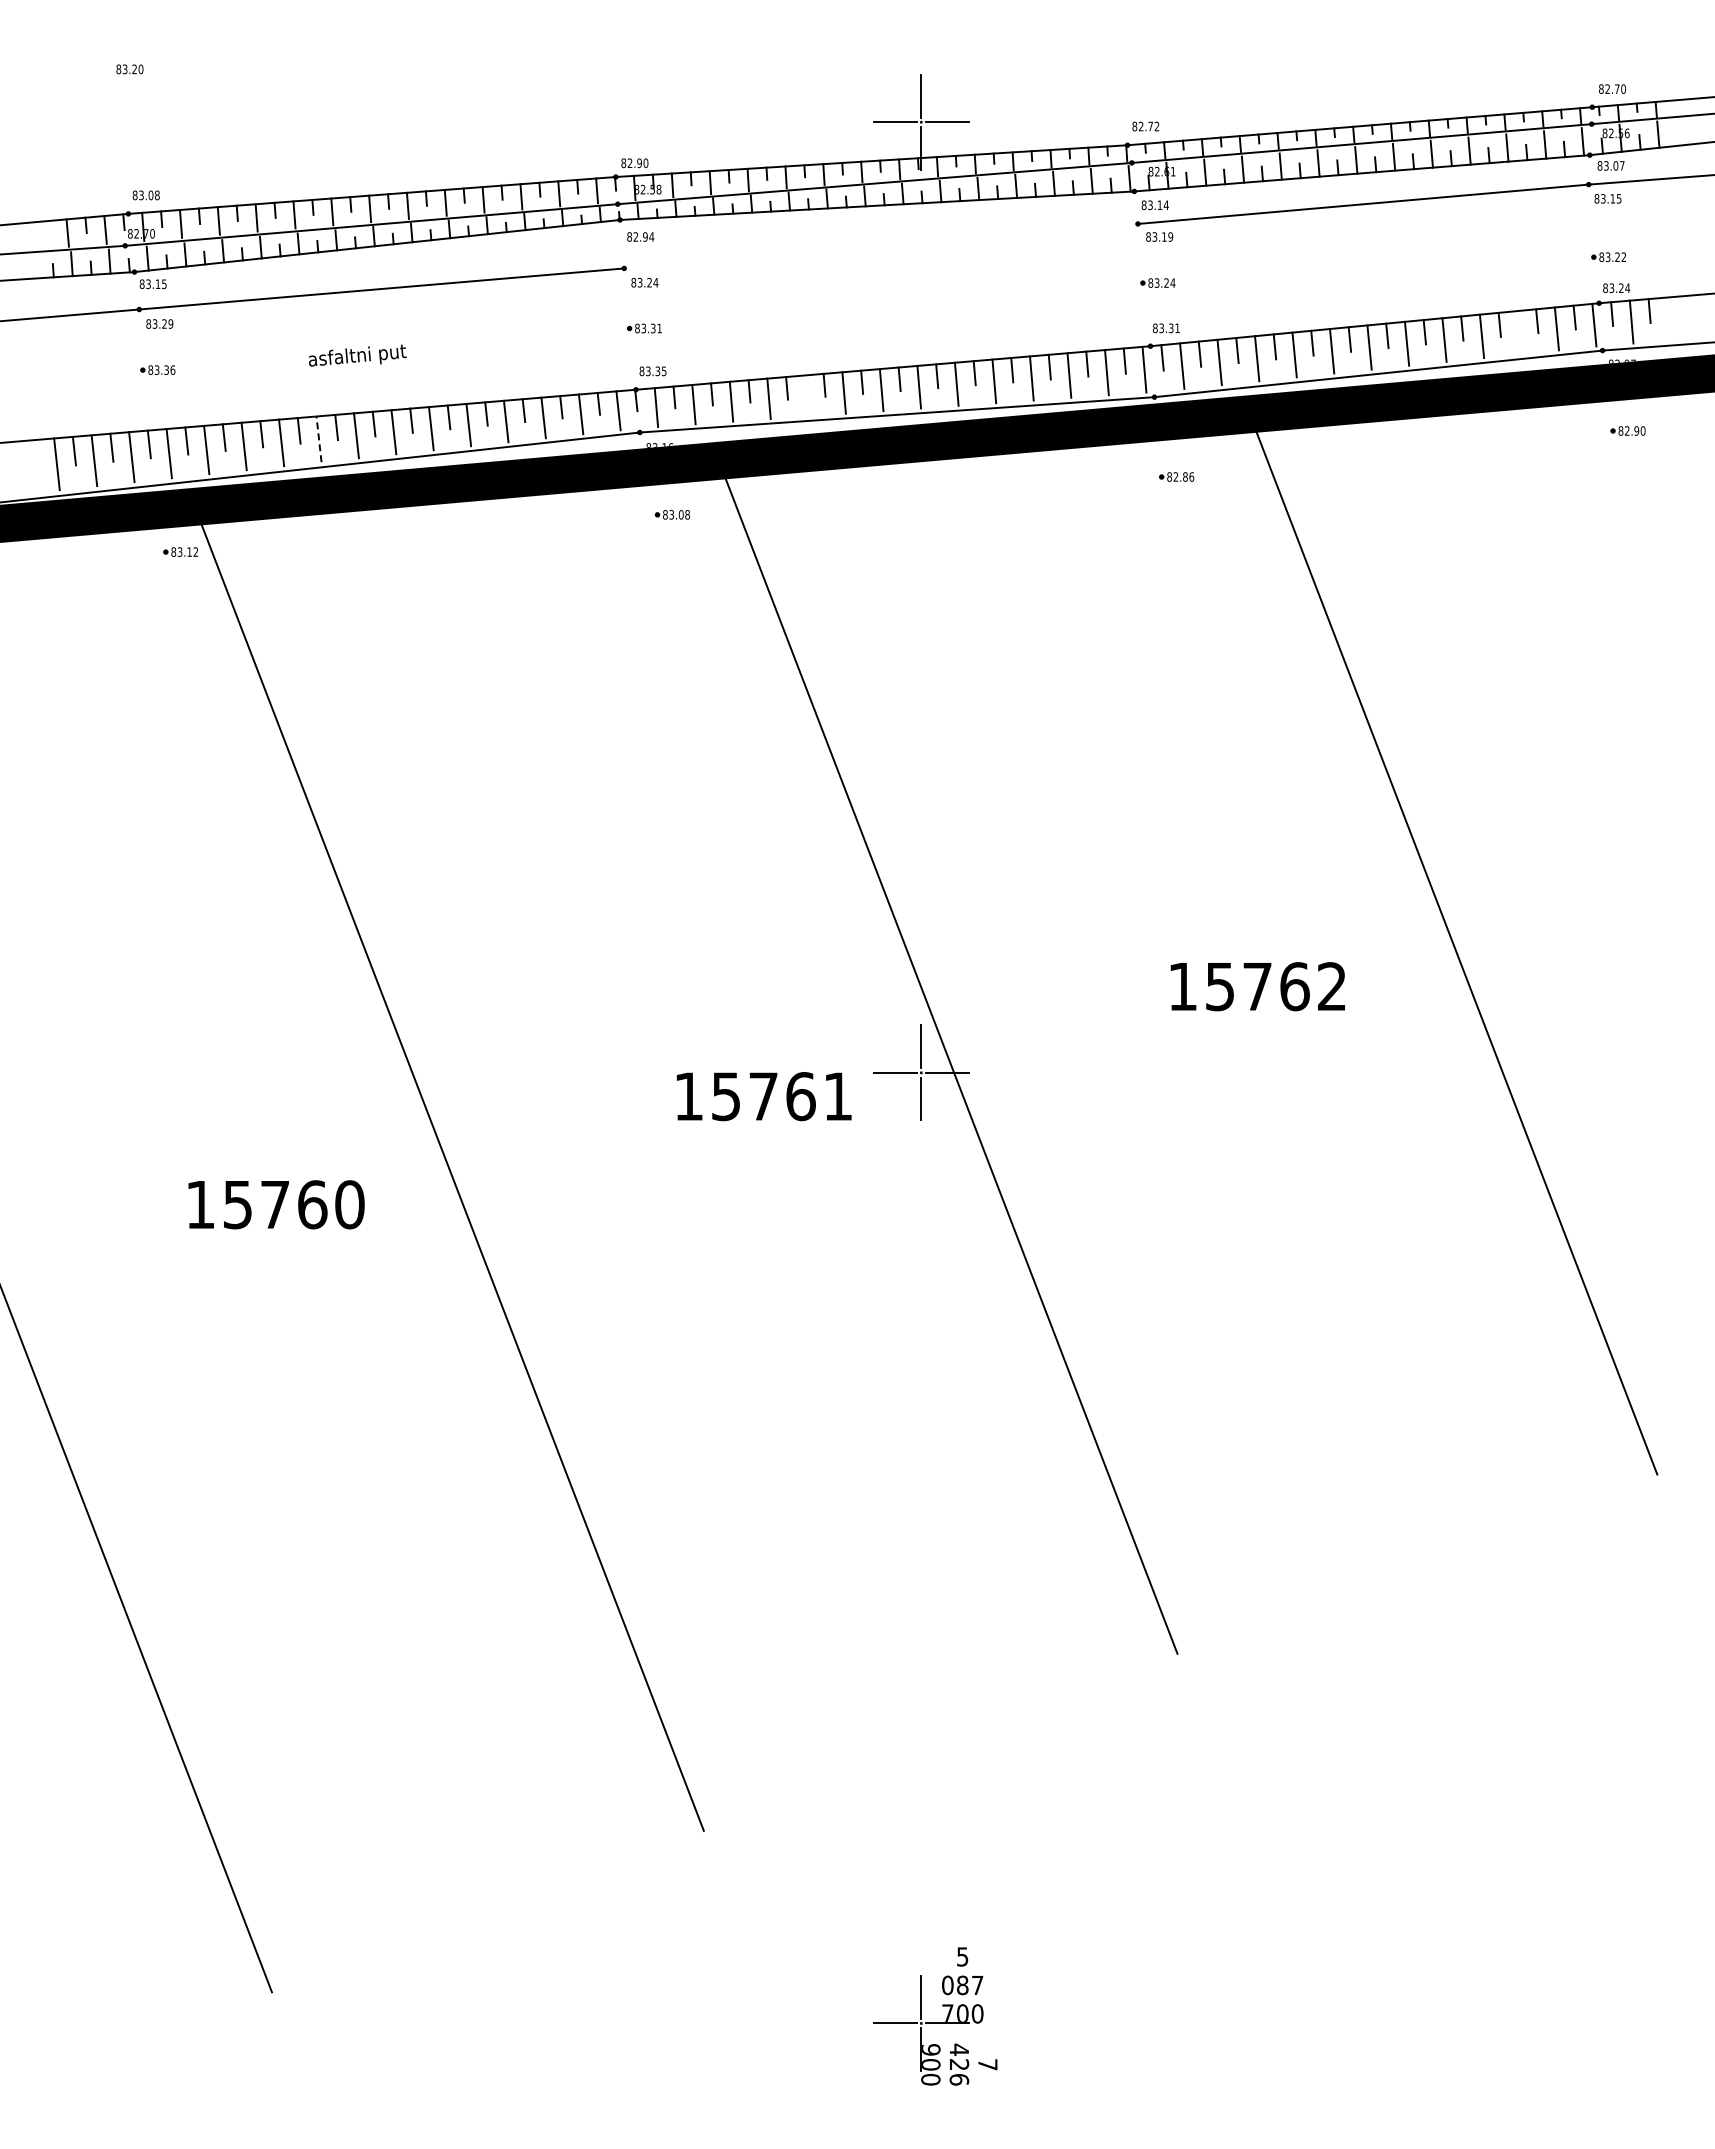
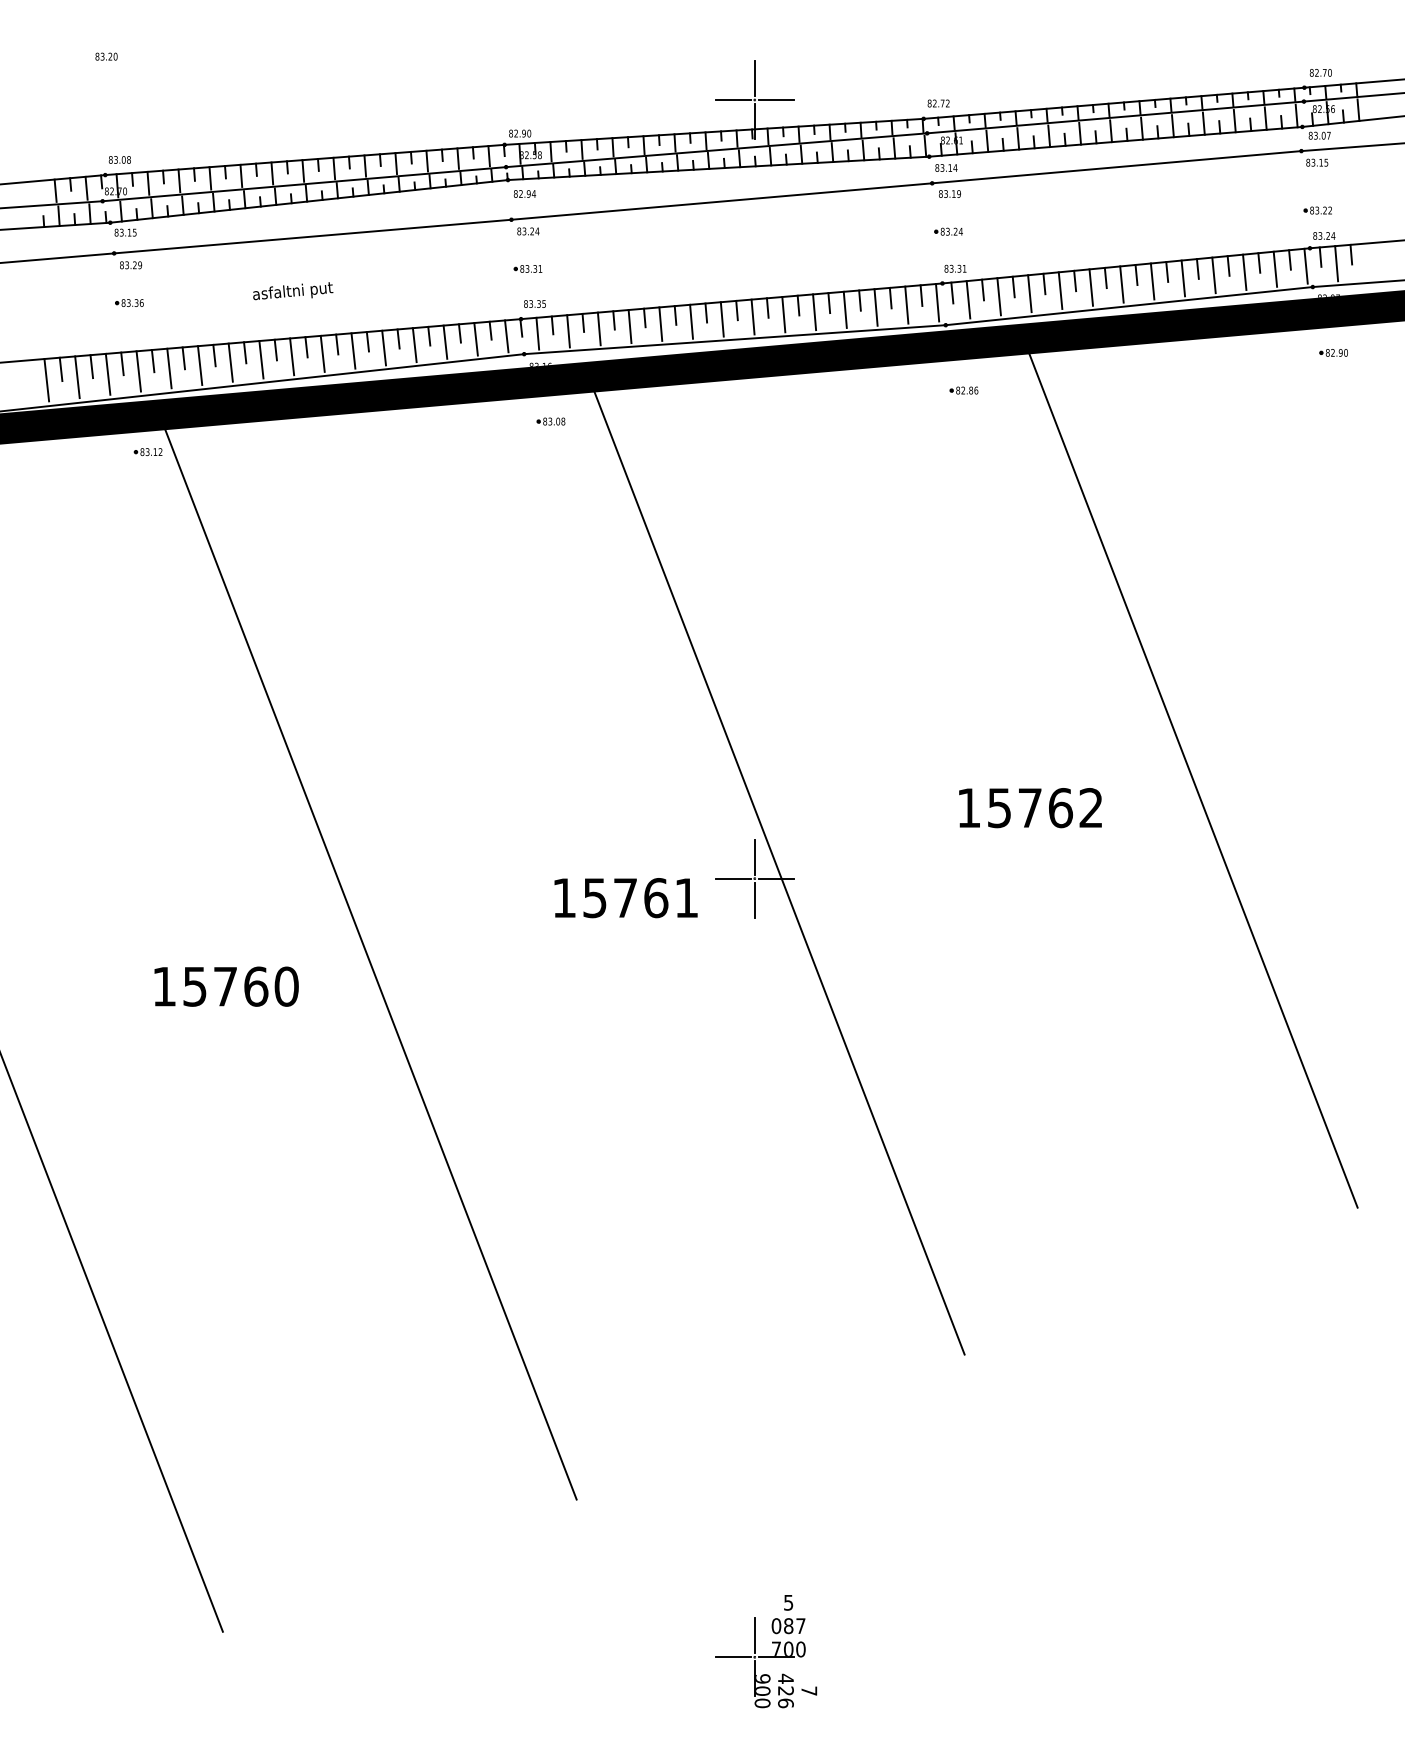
line: (880, 245) -> (721, 200), added
line: (1519, 332) -> (1244, 272), added
line: (806, 395) -> (660, 323), added
line: (319, 439) -> (261, 359), dashed -> solid

